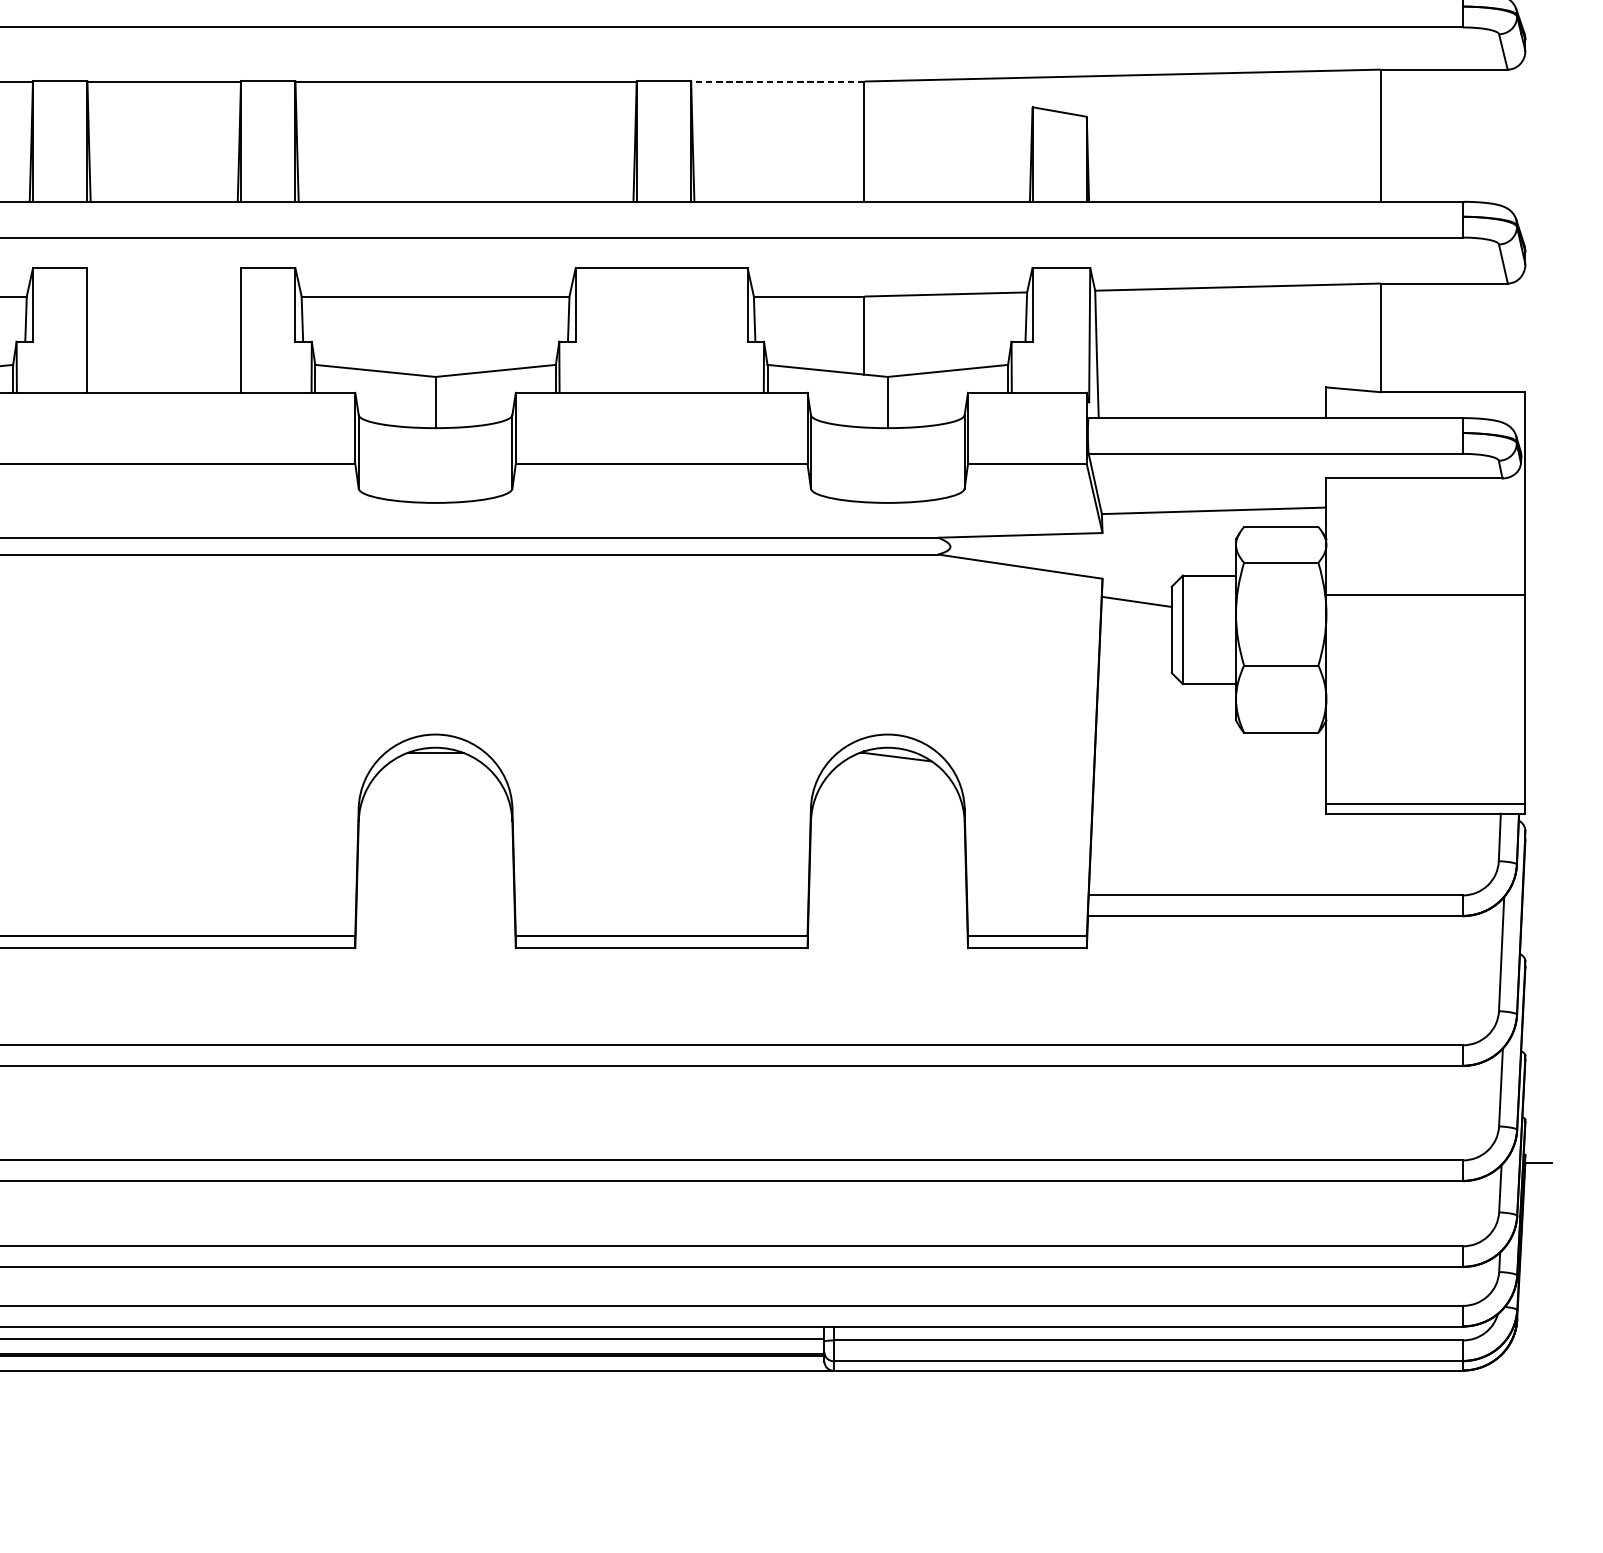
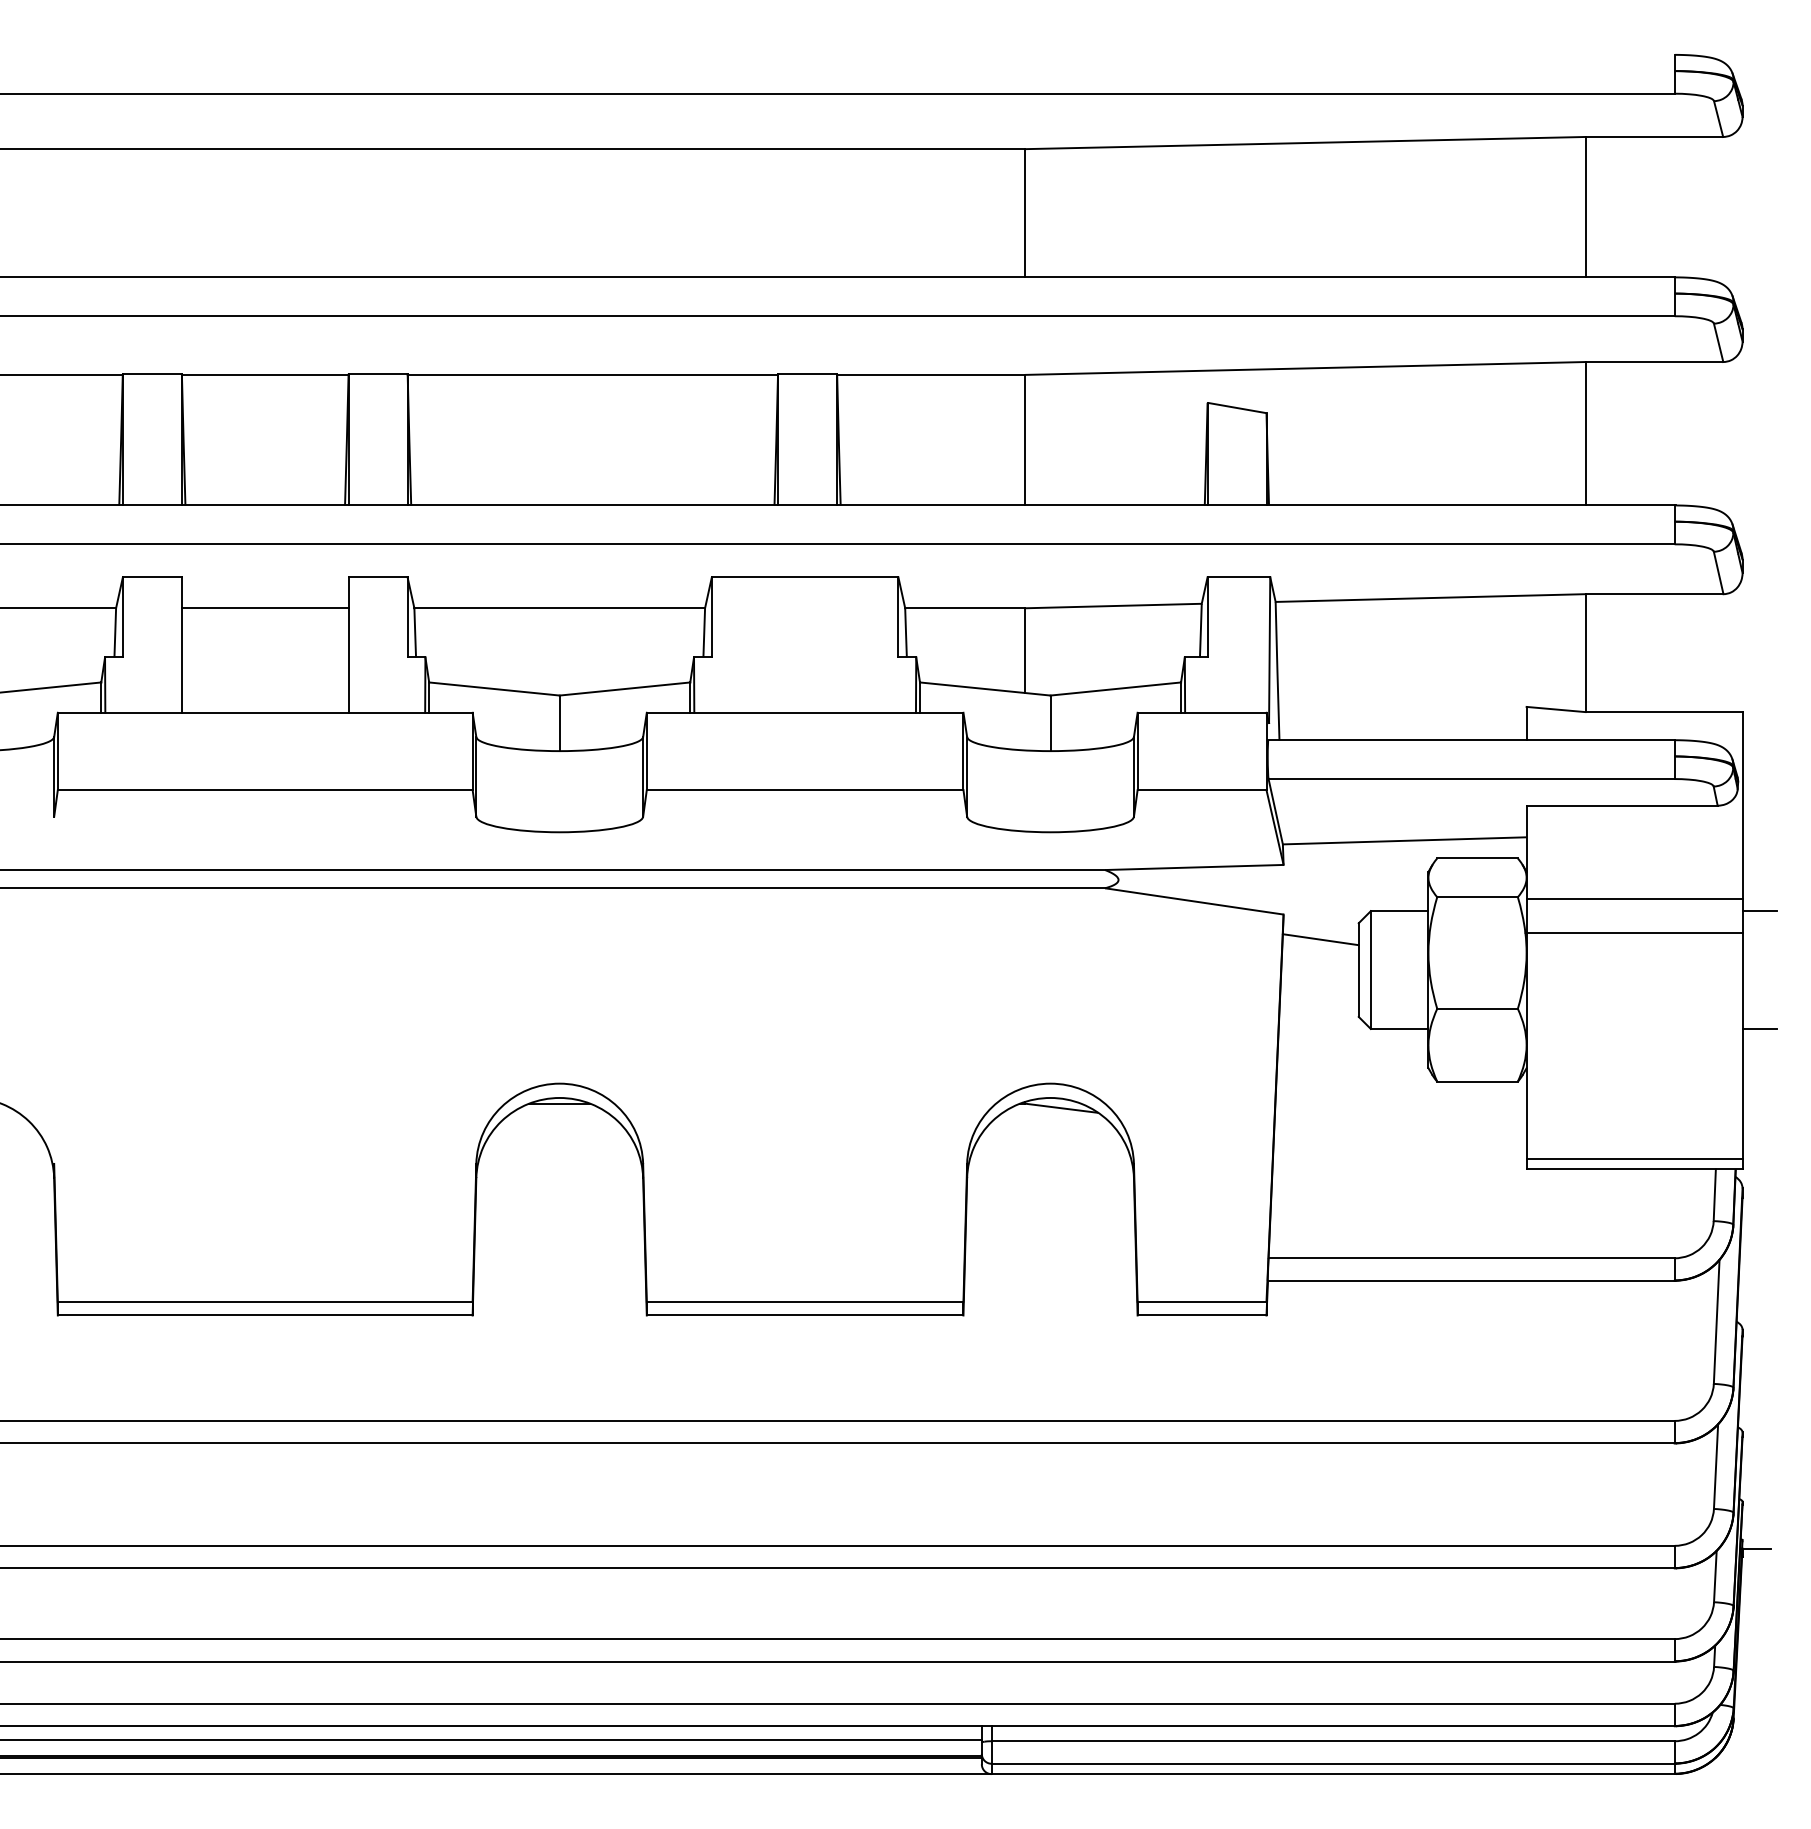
line: (777, 81) -> (930, 374), dashed -> solid
line: (163, 296) -> (264, 608), added
line: (1425, 563) -> (1634, 898), added
line: (1541, 575) -> (1759, 911), added
line: (1541, 683) -> (1759, 1028), added

